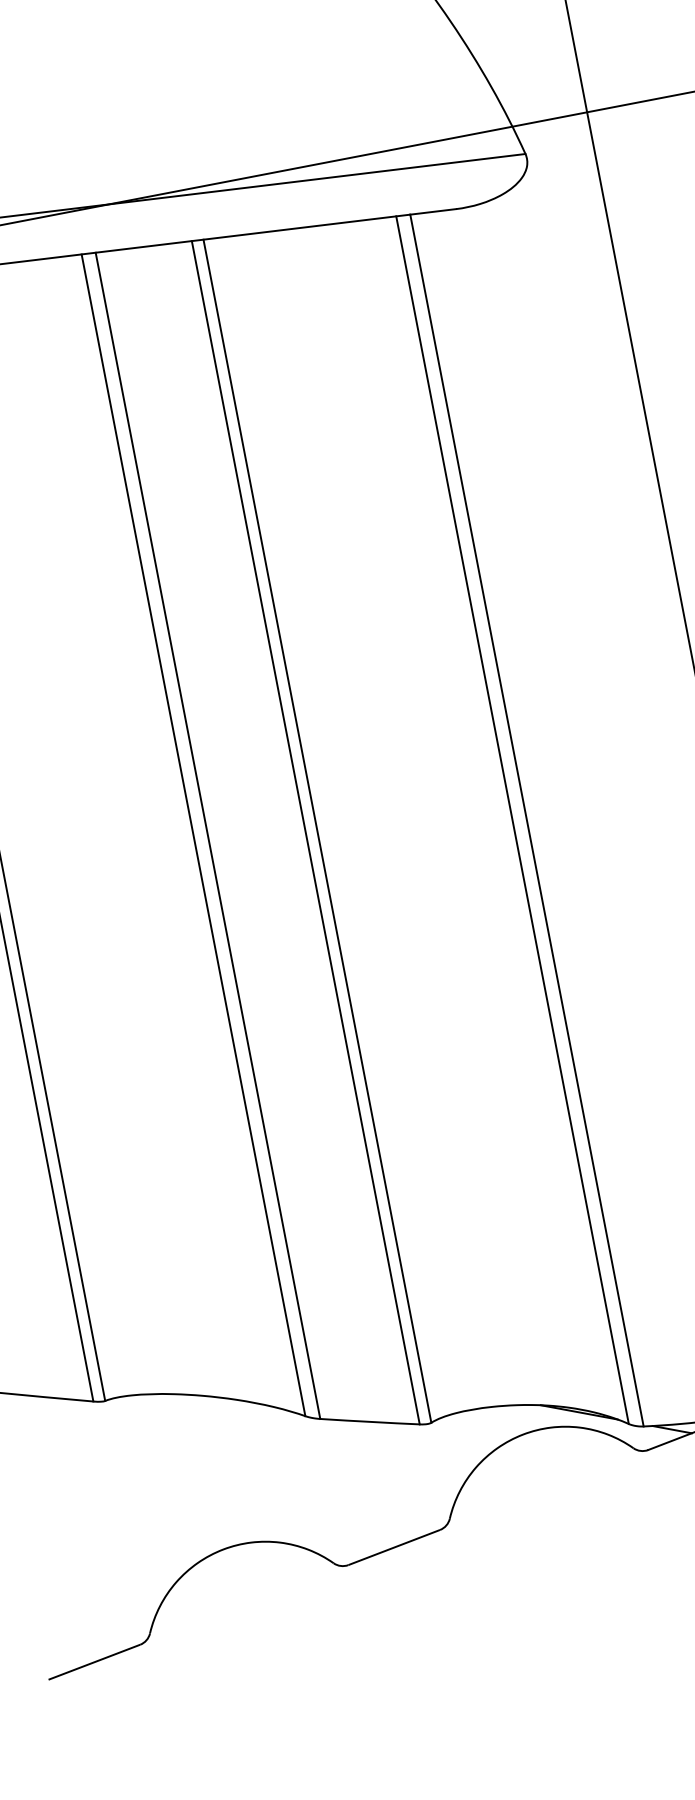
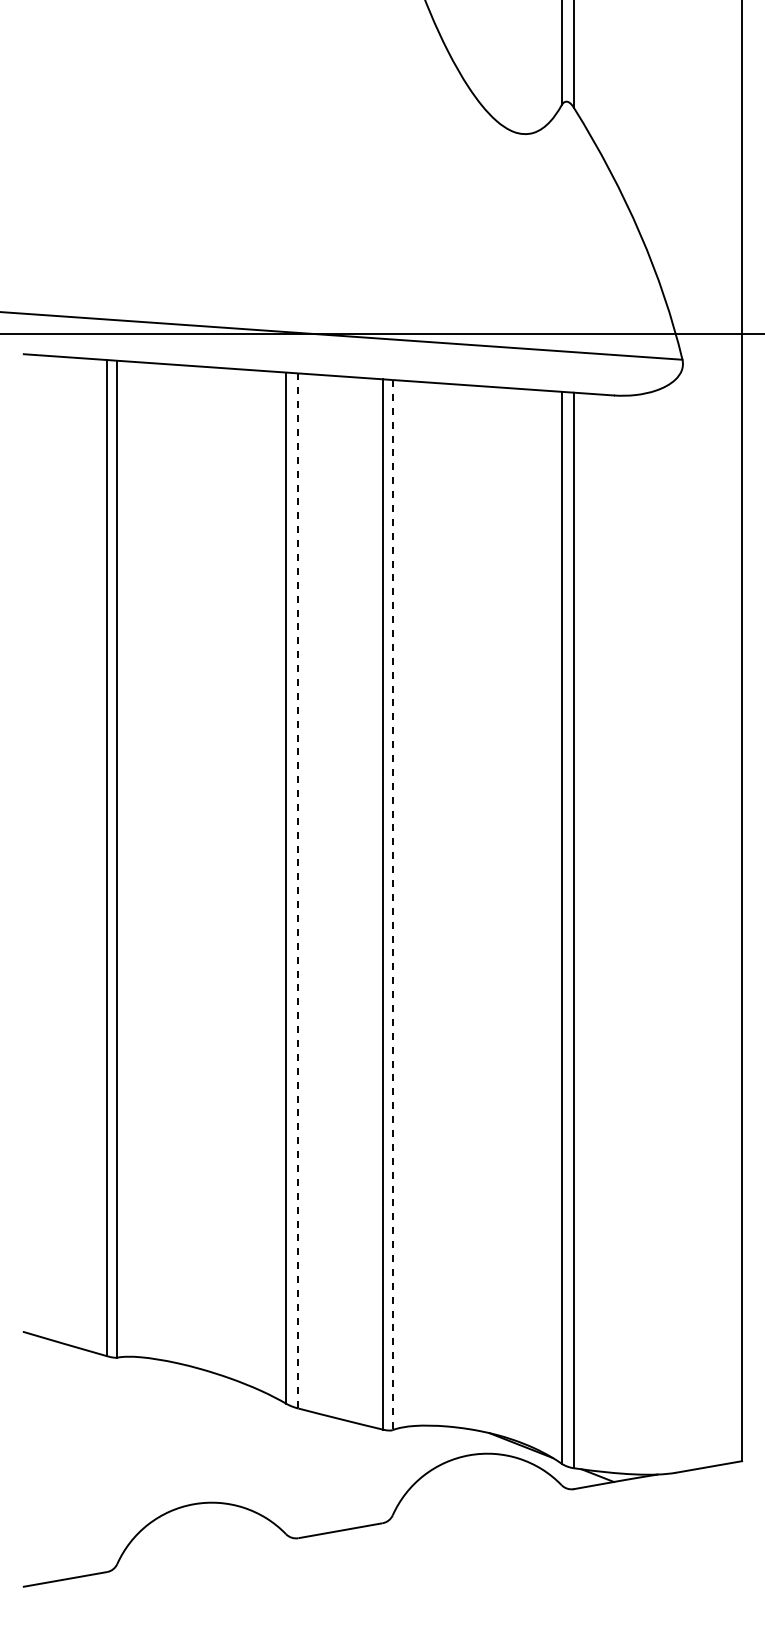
line: (317, 831) -> (392, 905), solid -> dashed
line: (208, 835) -> (298, 890), solid -> dashed

